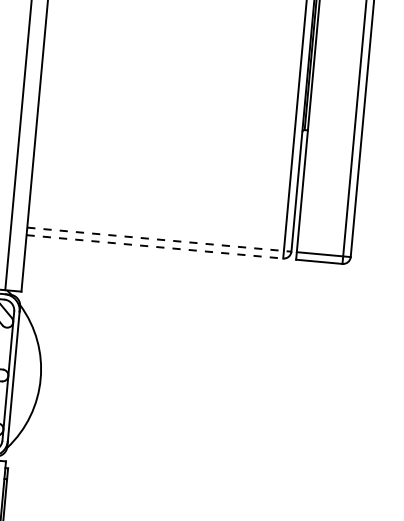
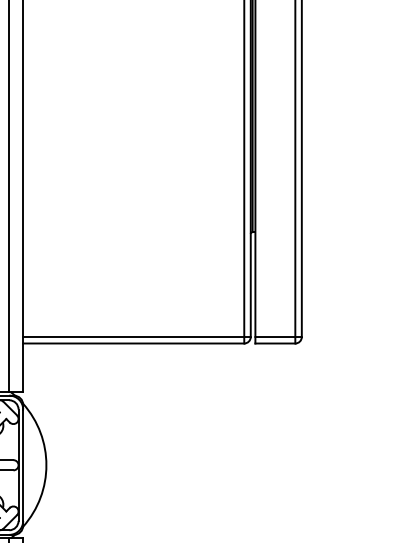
line: (158, 240) -> (136, 337), dashed -> solid
line: (154, 246) -> (133, 343), dashed -> solid

